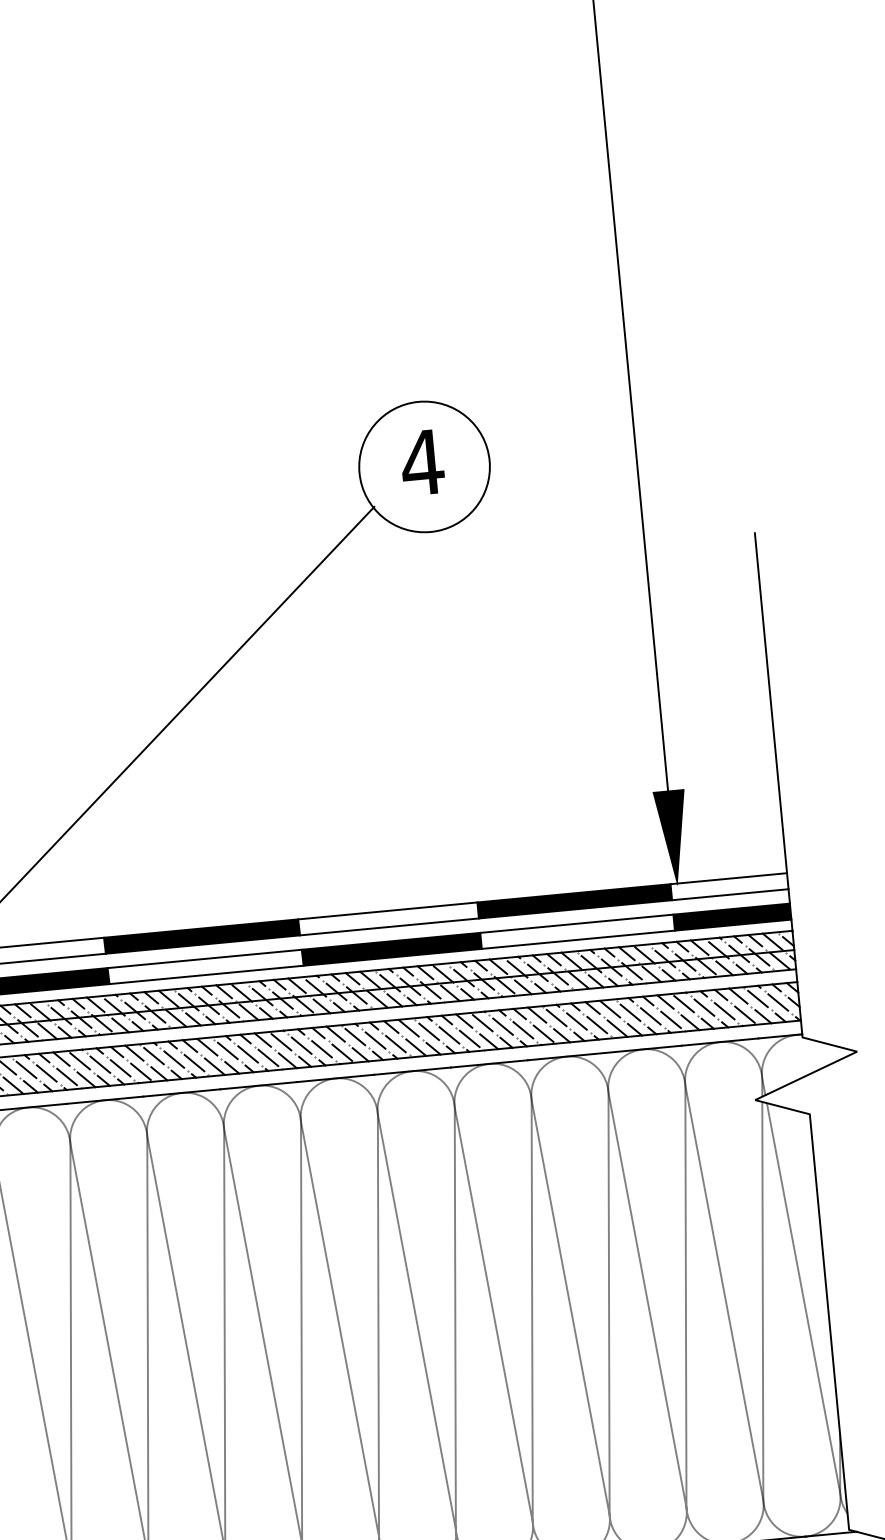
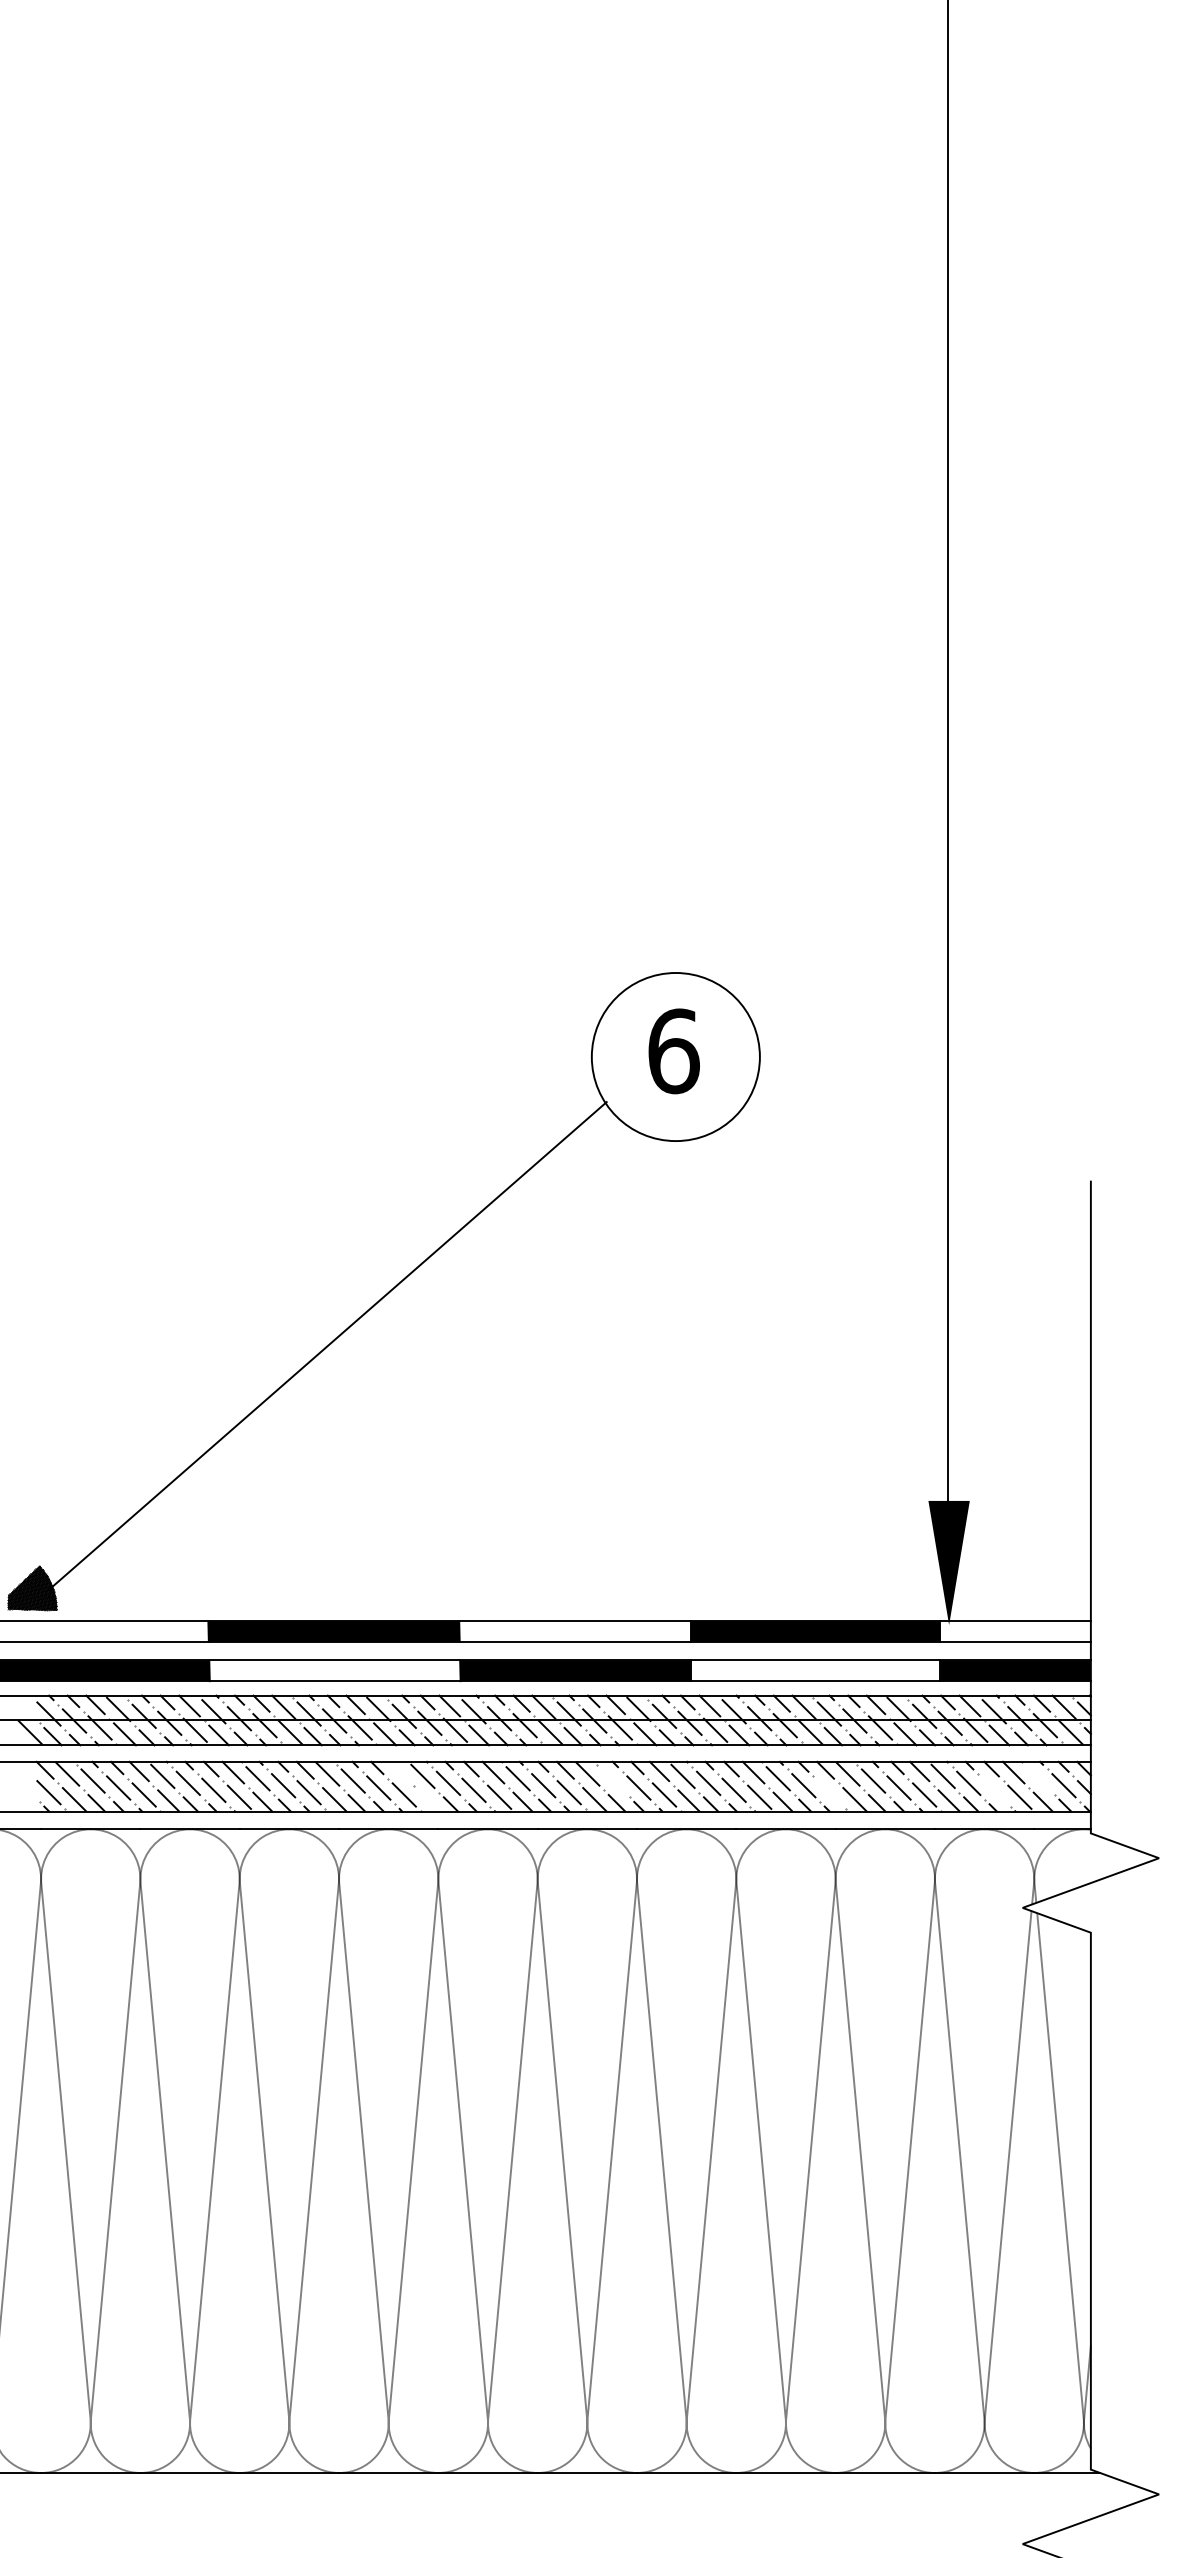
text: (422, 462) -> (673, 1051), 4 -> 6
line: (758, 998) -> (1038, 1778), removed
line: (723, 1010) -> (993, 1789), removed
line: (597, 1024) -> (829, 1792), removed
line: (428, 1031) -> (612, 1780), removed
line: (262, 1040) -> (398, 1771), removed
line: (287, 1060) -> (428, 1800), removed

